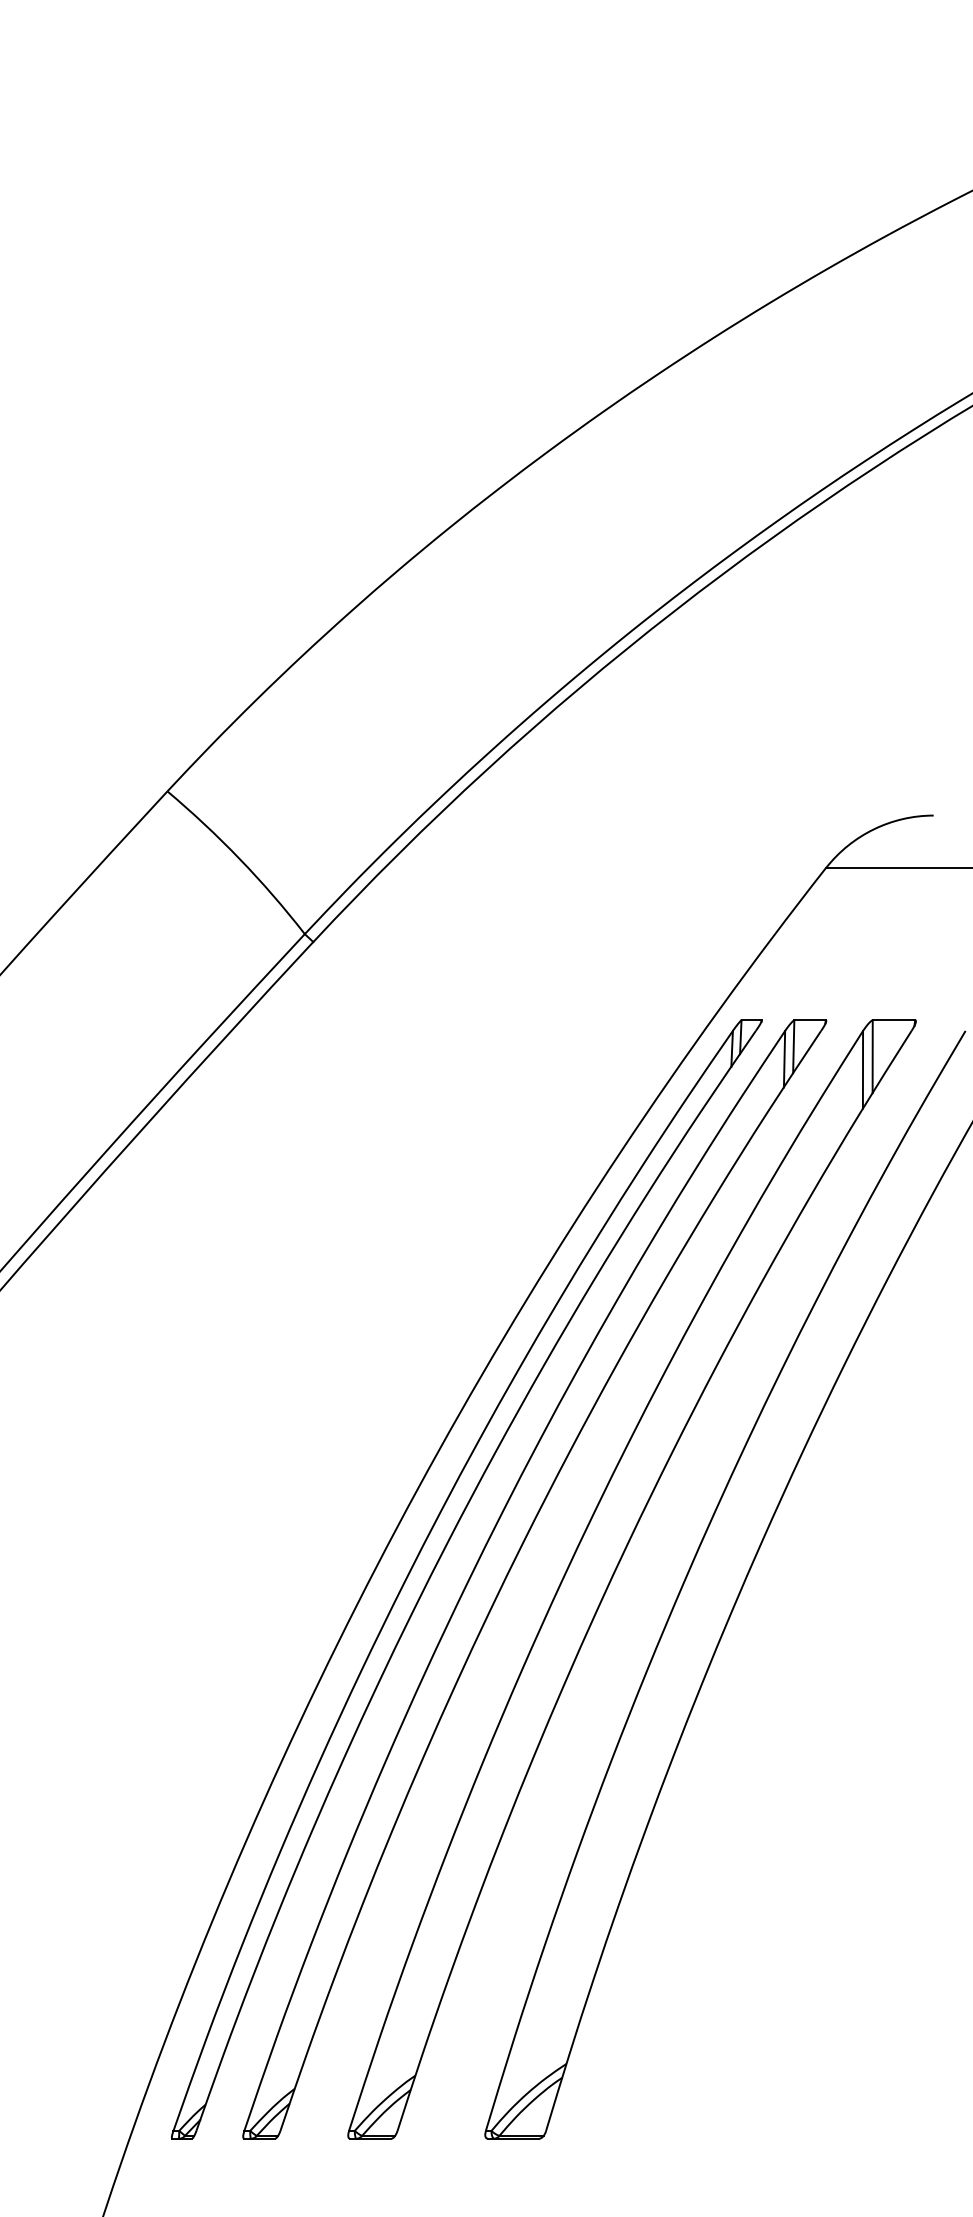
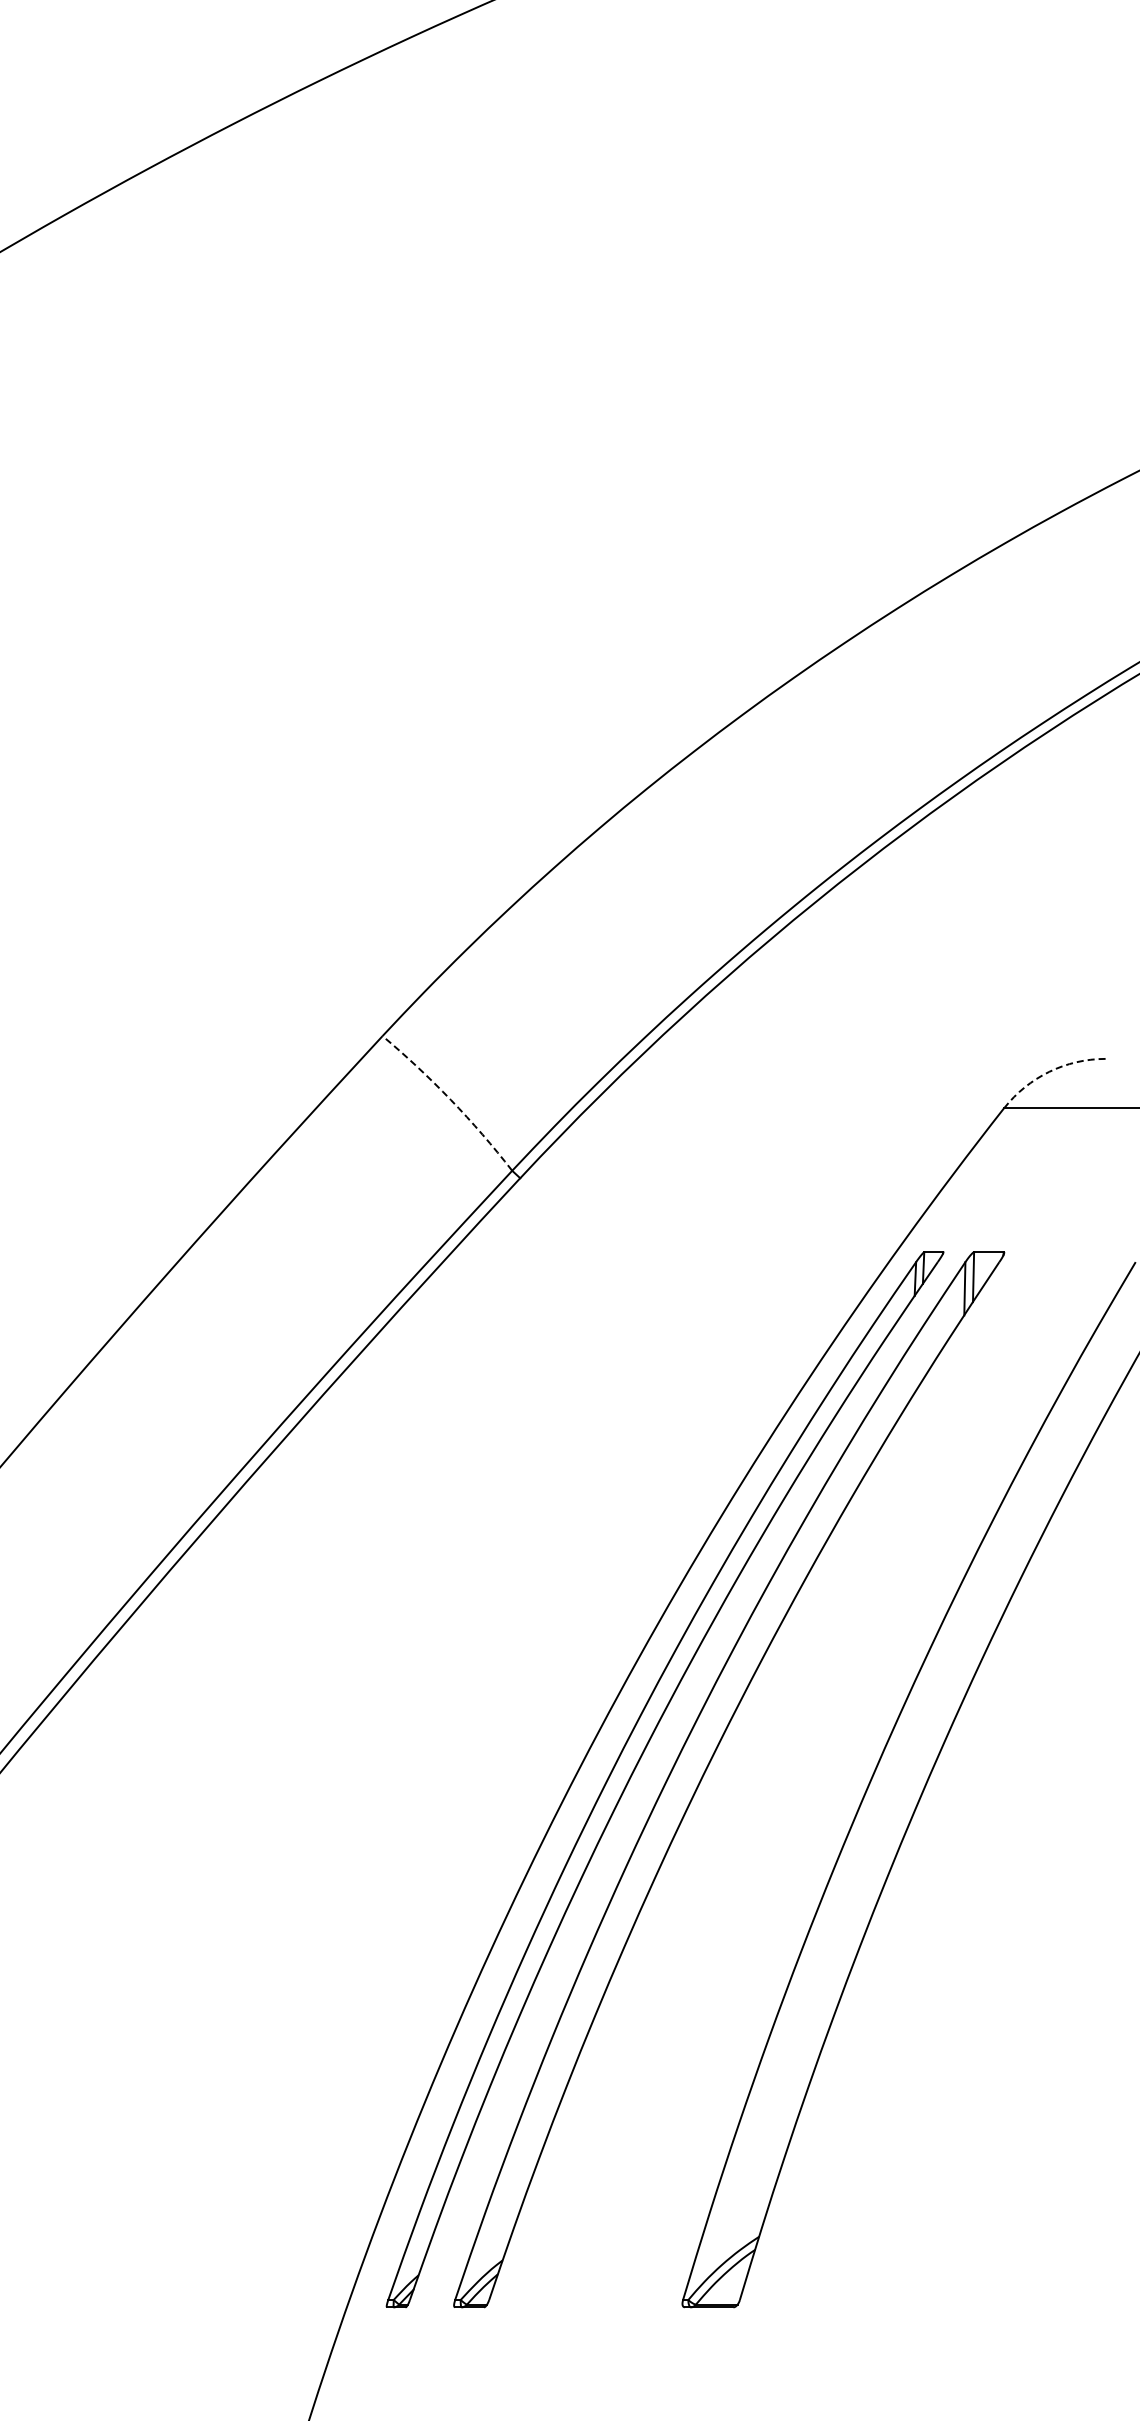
arc: (874, 828) -> (1049, 1071), solid -> dashed
arc: (239, 858) -> (450, 1099), solid -> dashed
part: (616, 1570) -> (806, 1771), removed

